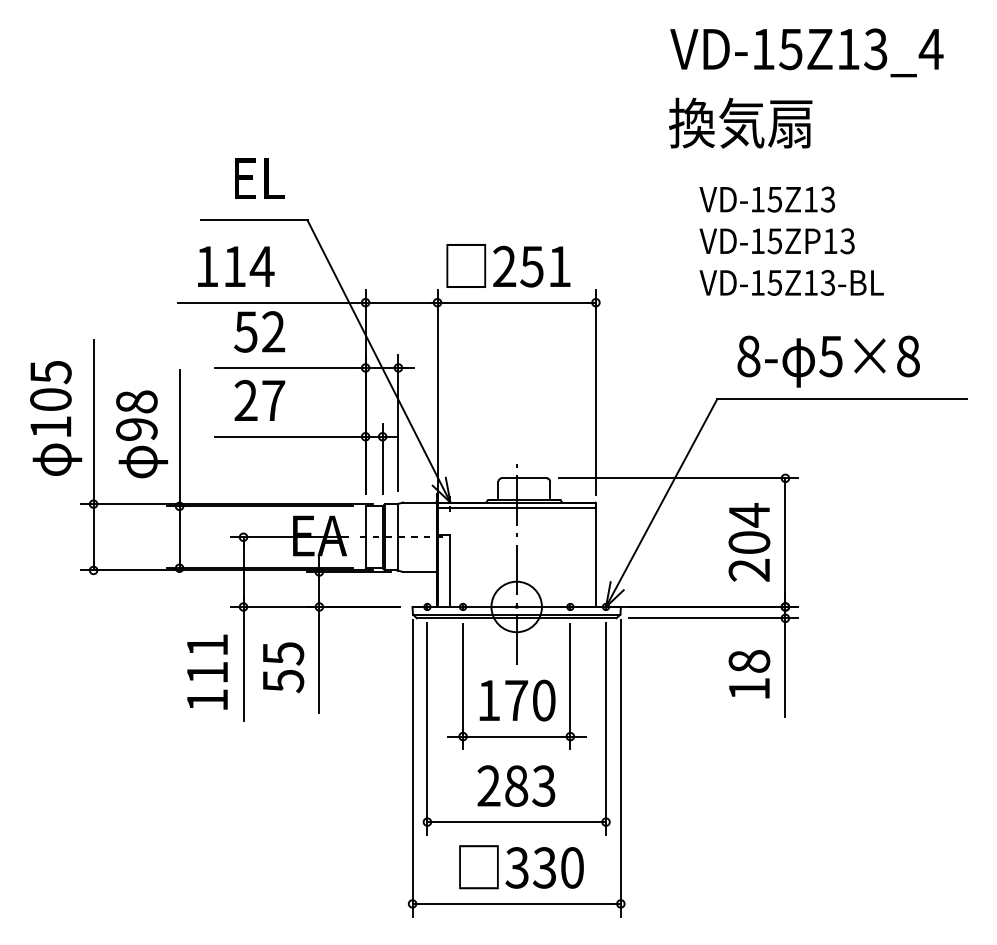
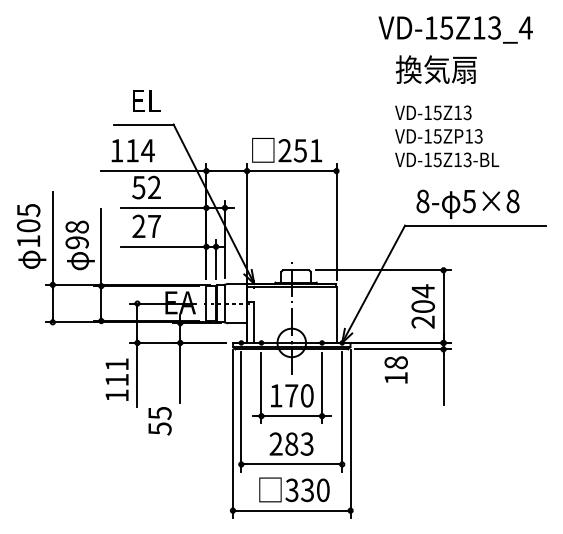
text: (739, 122) -> (435, 69), moved
text: (282, 668) -> (159, 421), moved
text: (748, 673) -> (395, 369), moved

